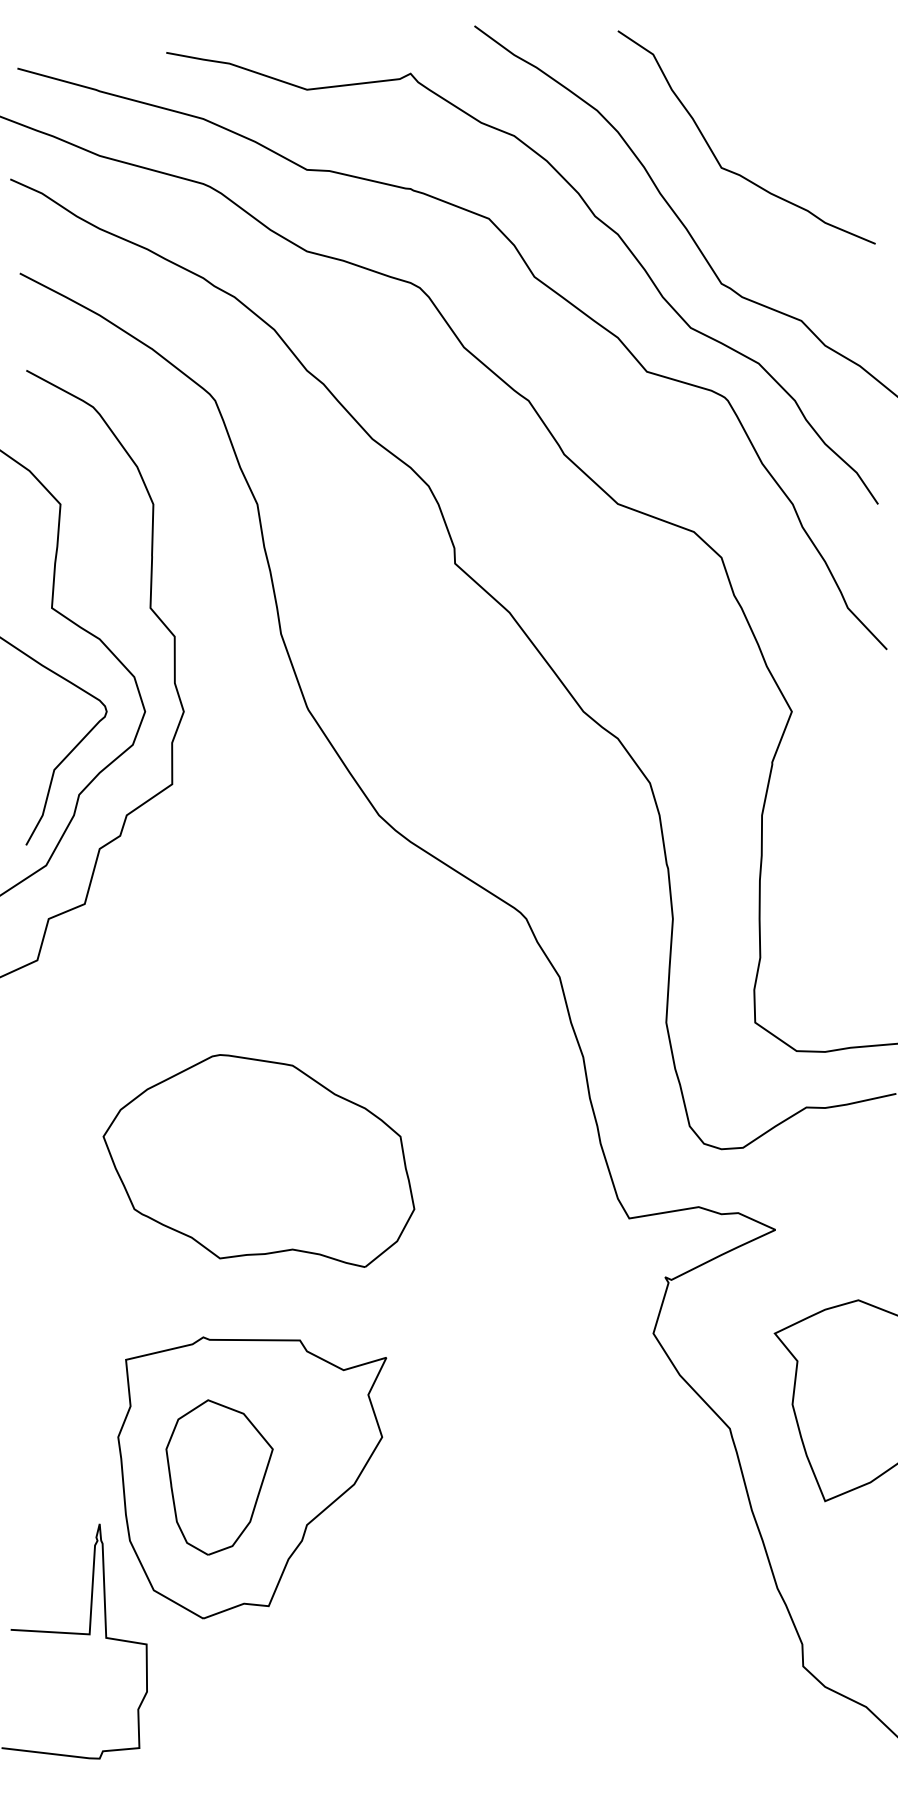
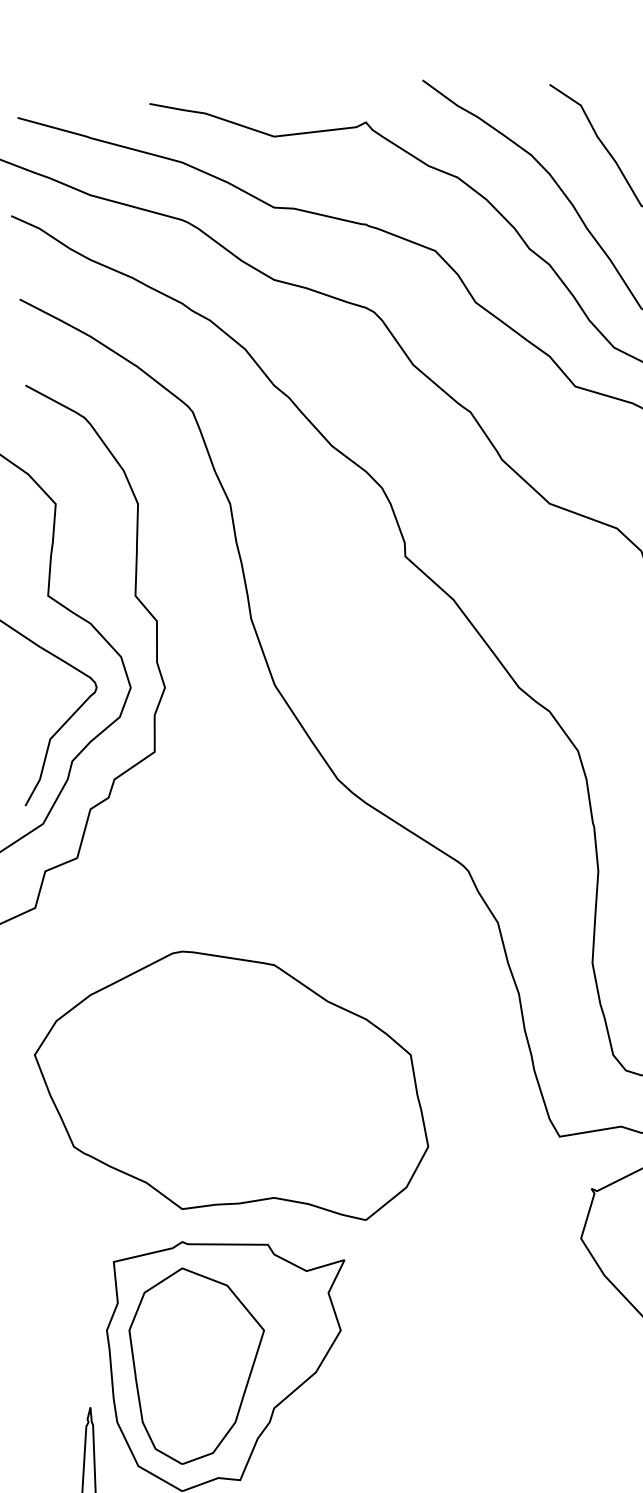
part: (258, 1160) -> (231, 1085), size x1.43
part: (219, 1477) -> (196, 1366), size x1.43

